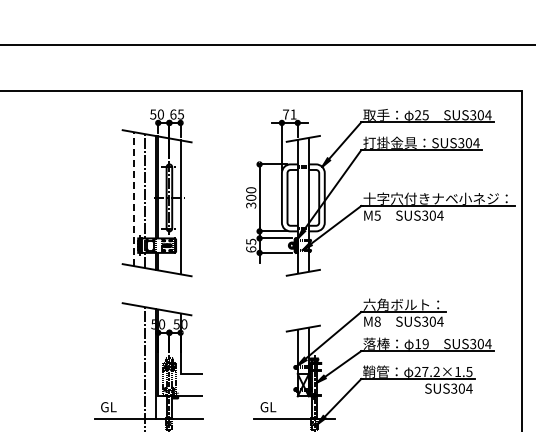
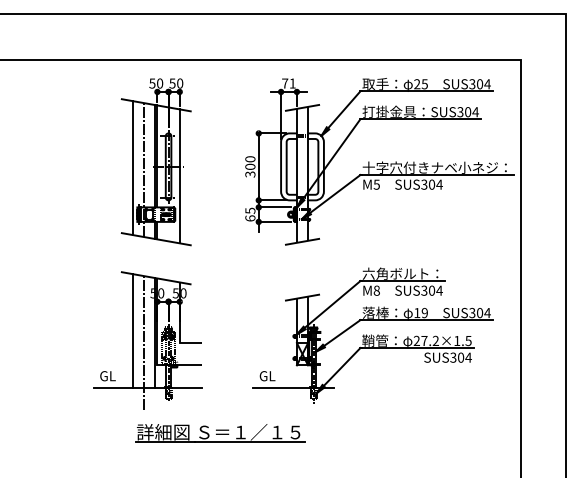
text: (177, 114) -> (176, 83), 65 -> 50
line: (133, 199) -> (132, 168), dashed -> solid
line: (133, 361) -> (132, 330), added

